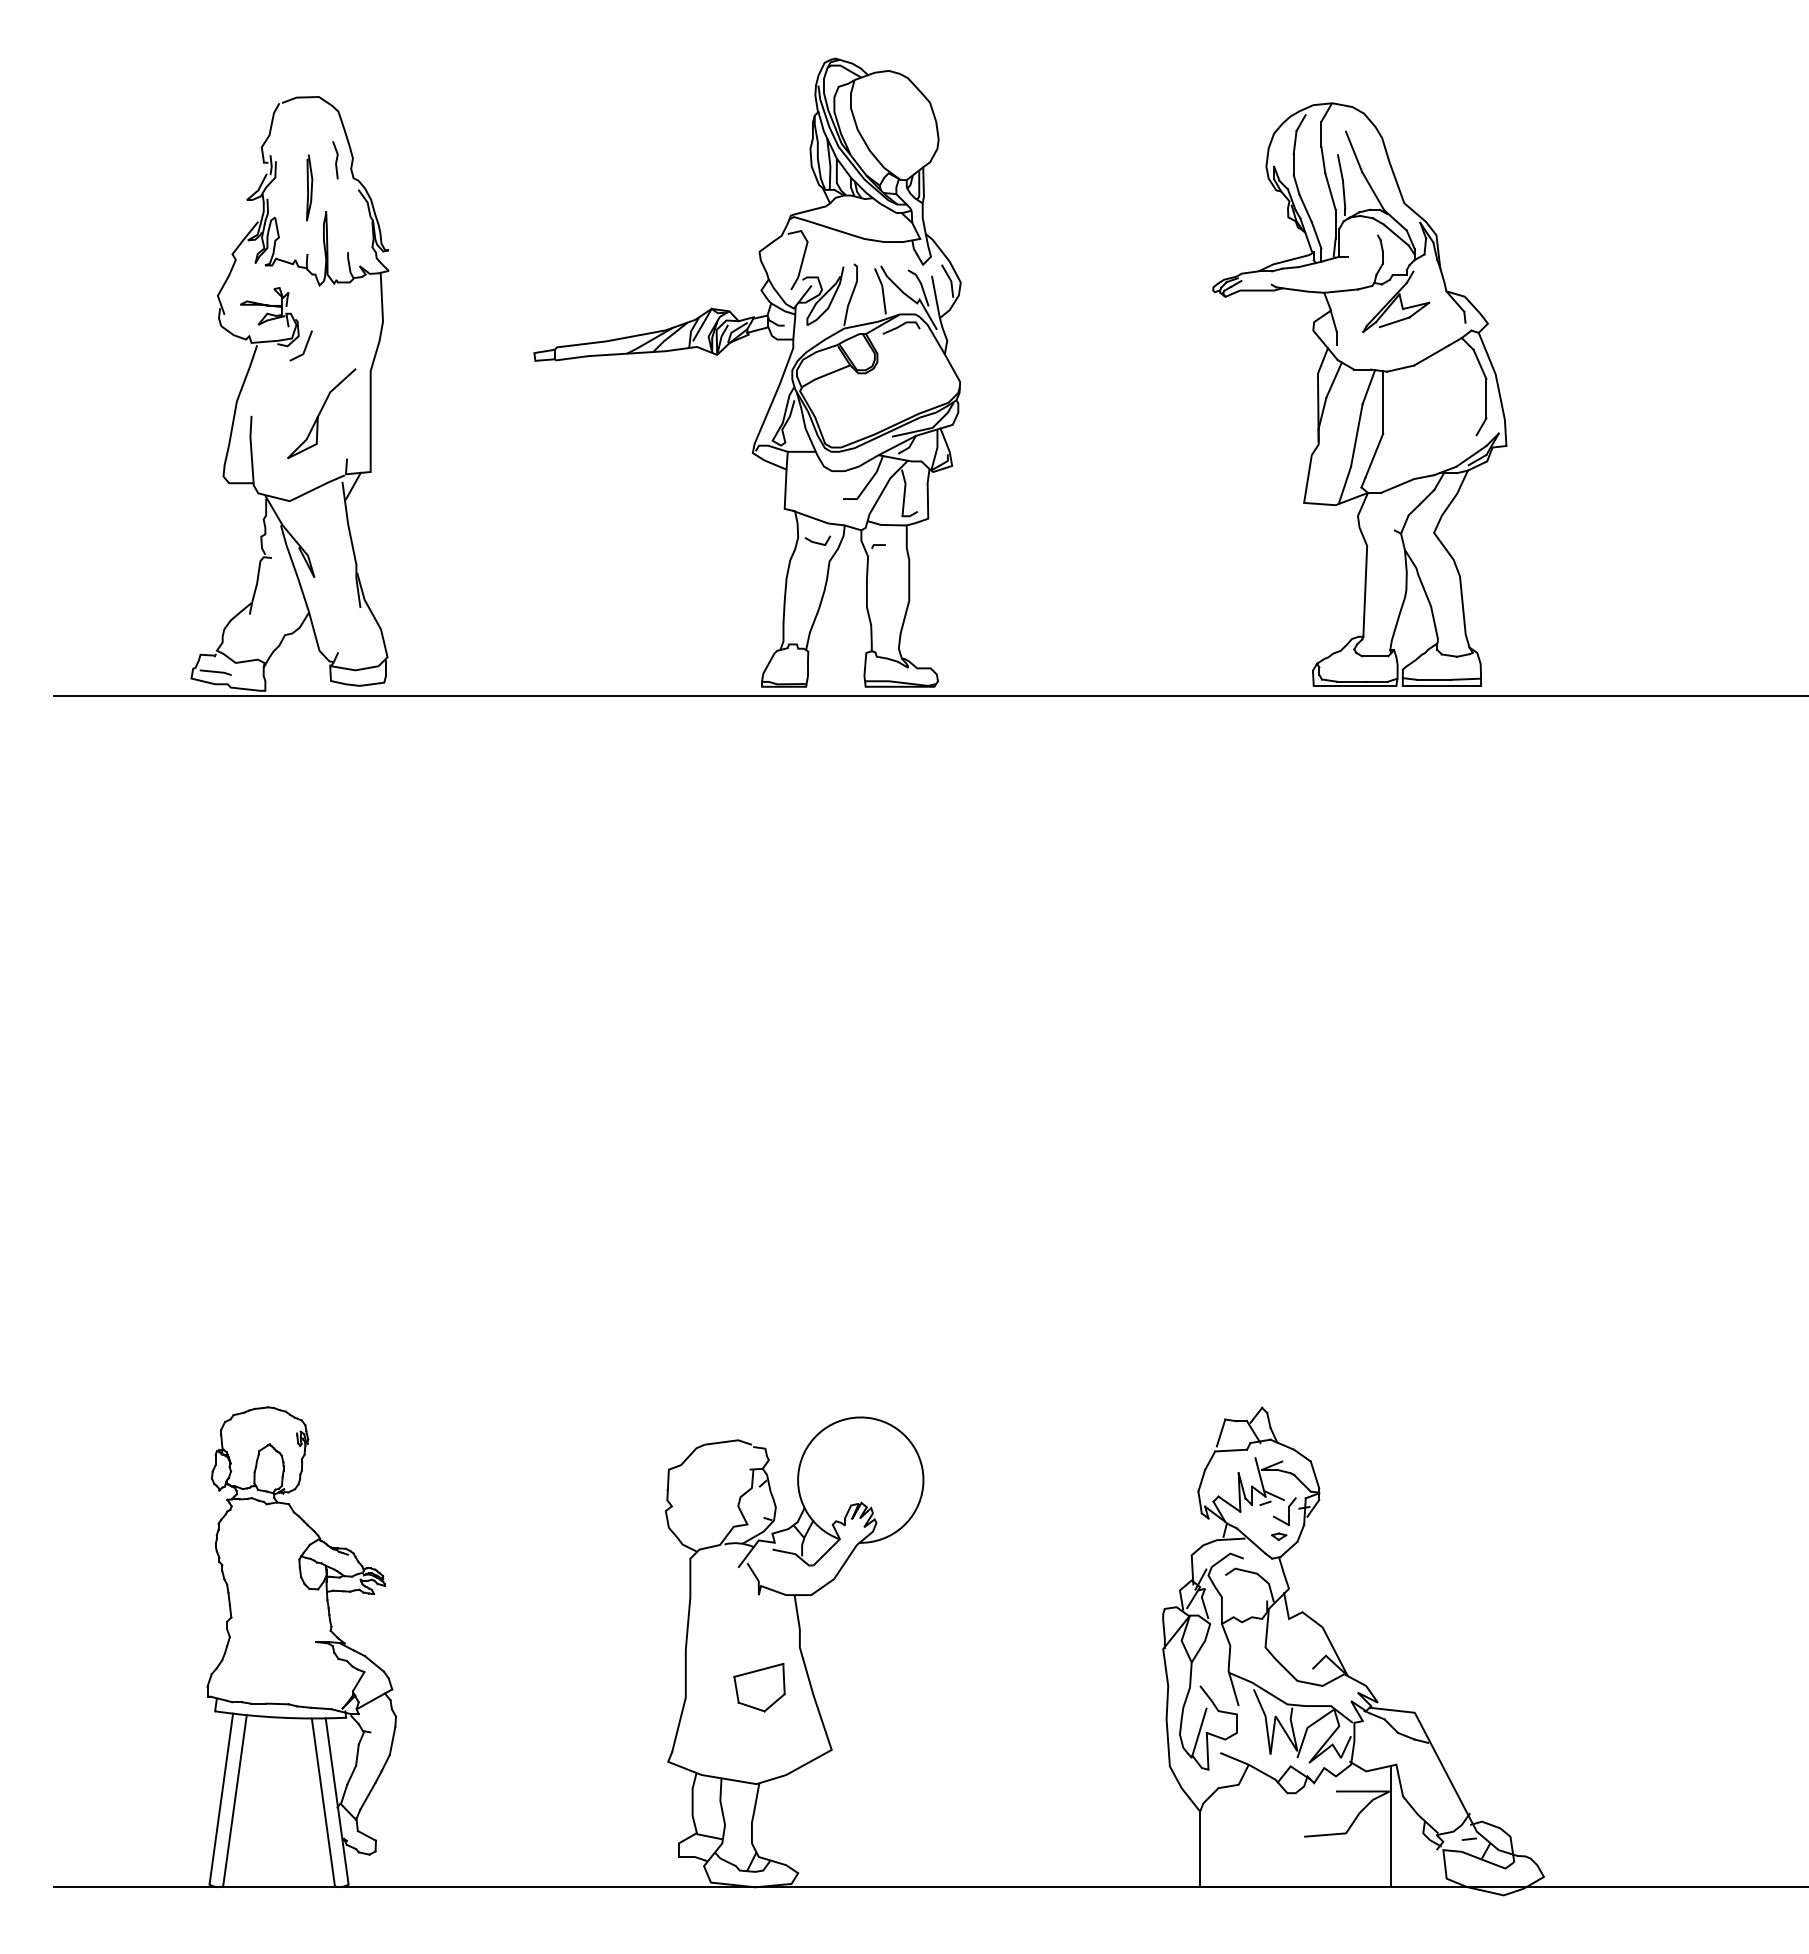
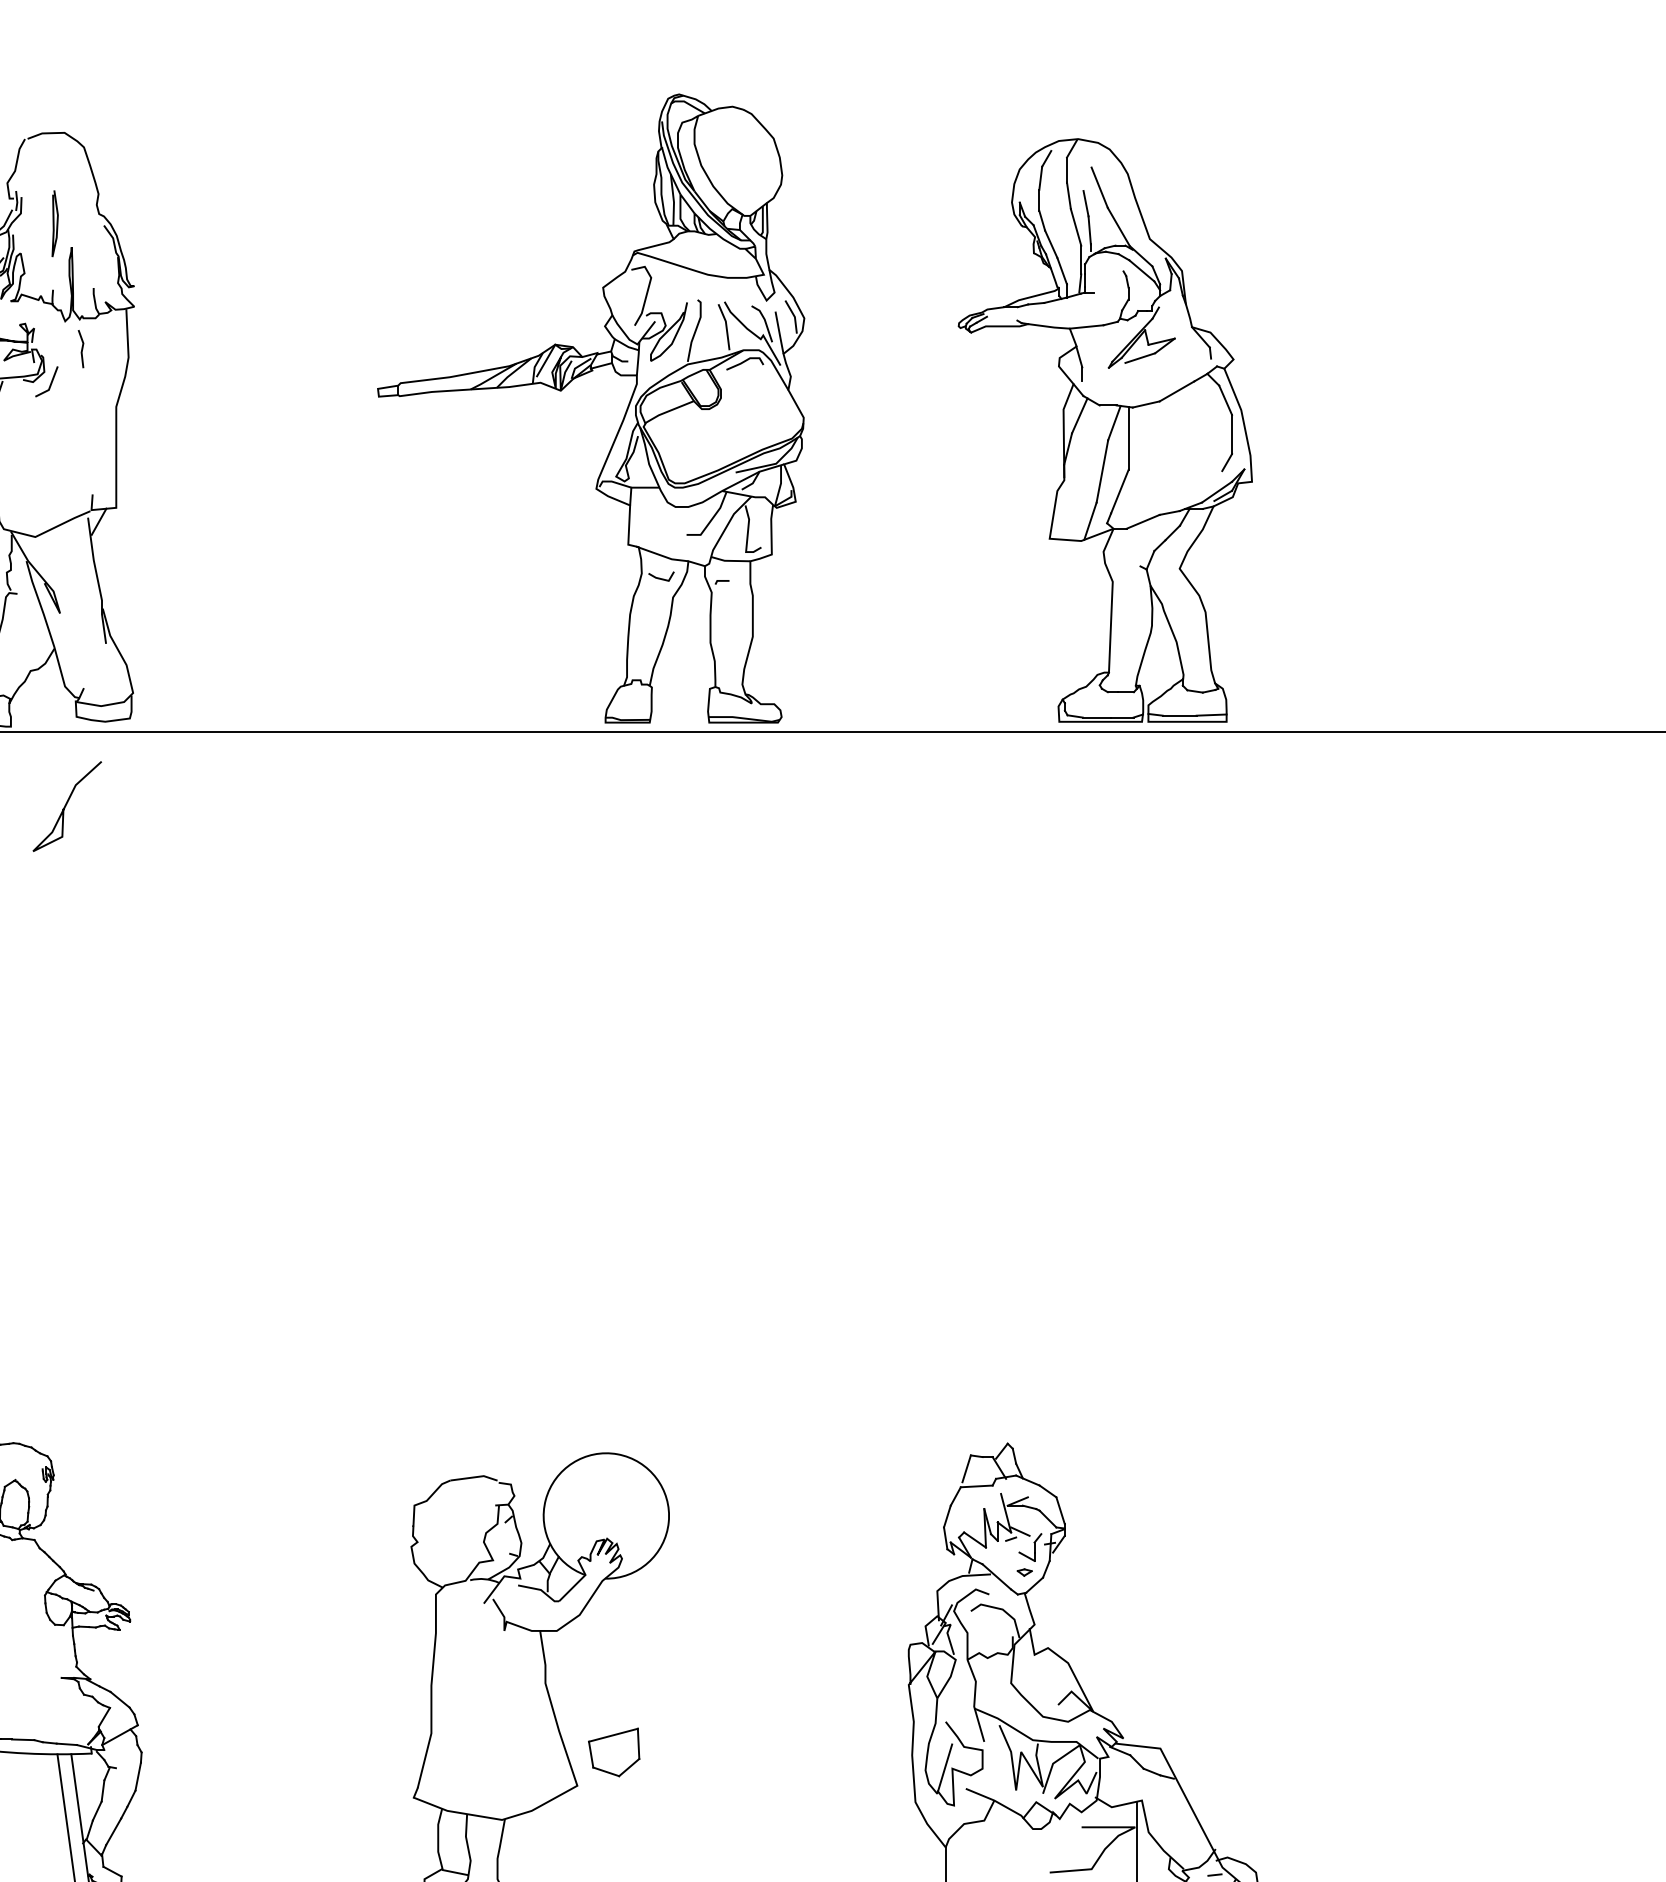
line: (335, 160) -> (81, 349), moved
part: (724, 349) -> (568, 385), moved
curve: (321, 412) -> (67, 805), moved
part: (759, 1687) -> (614, 1752), moved

